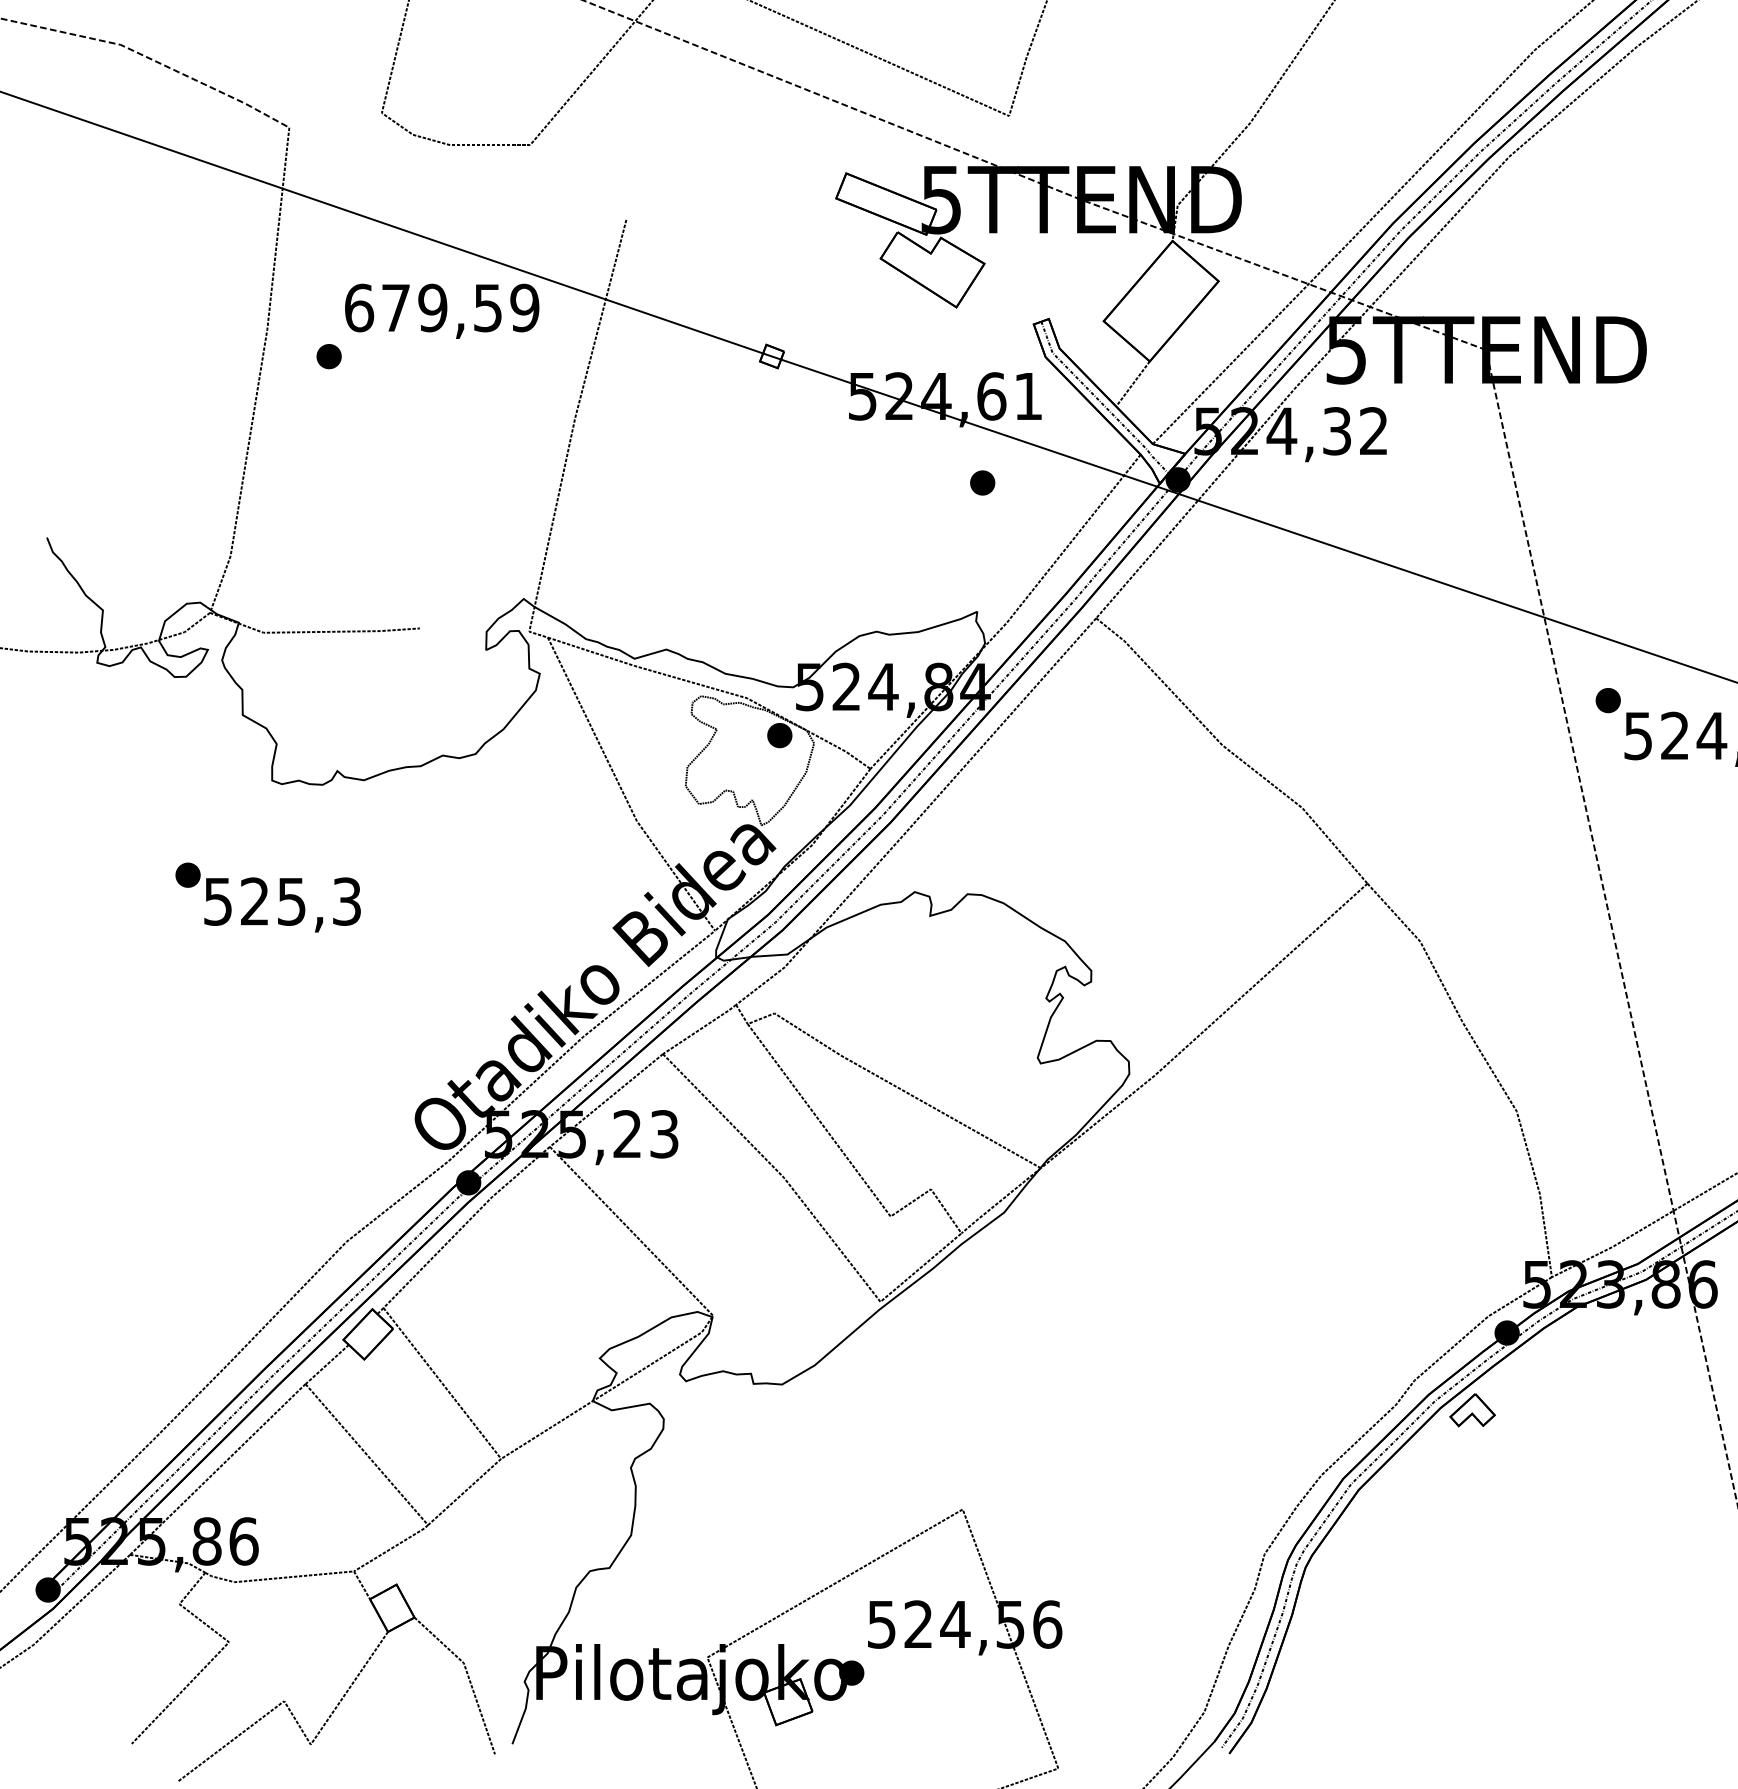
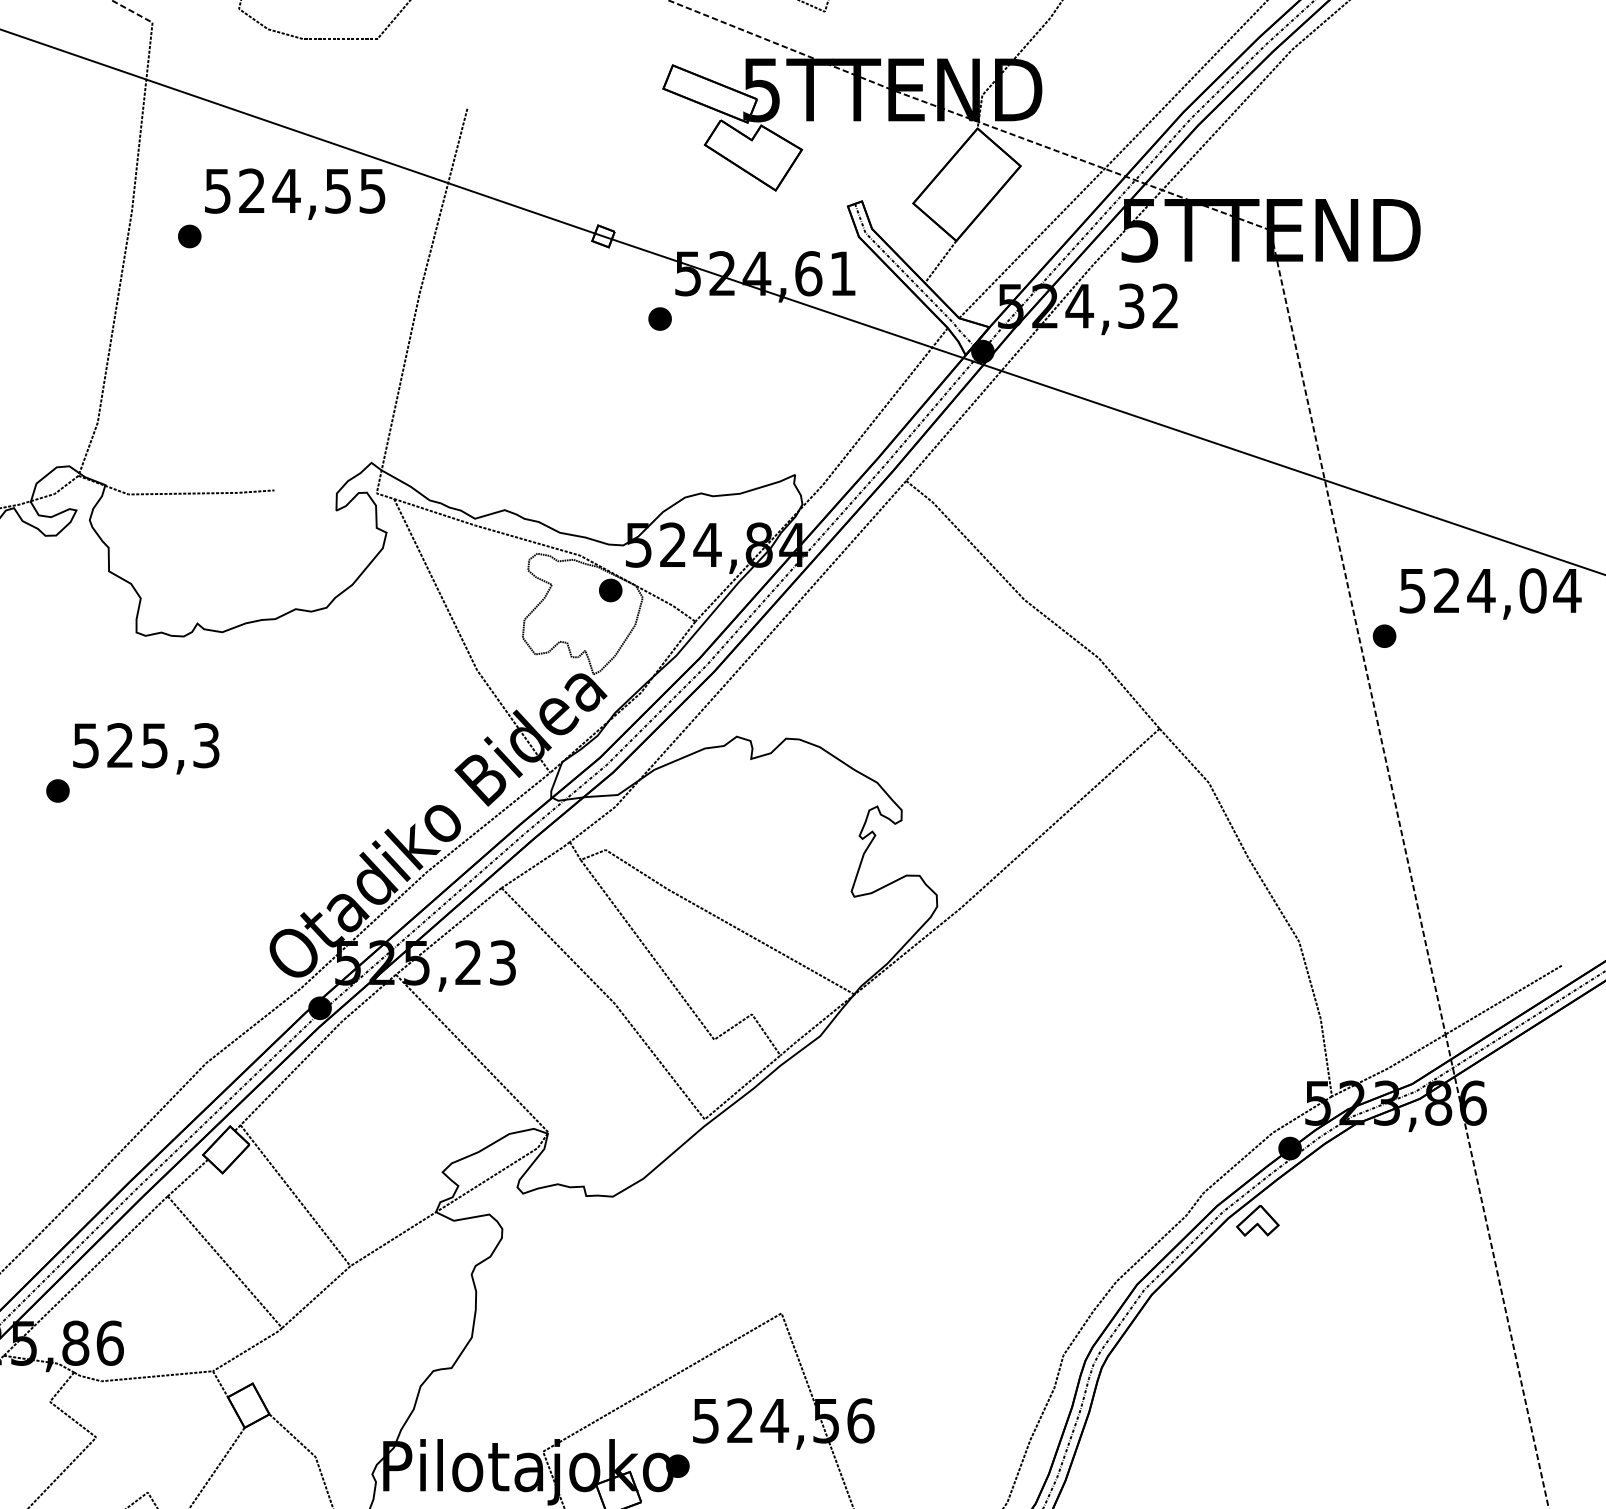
text: (442, 307) -> (295, 190), 679,59 -> 524,55
part: (982, 482) -> (659, 318), moved
part: (1607, 700) -> (1383, 636), moved
part: (187, 874) -> (57, 790), moved

